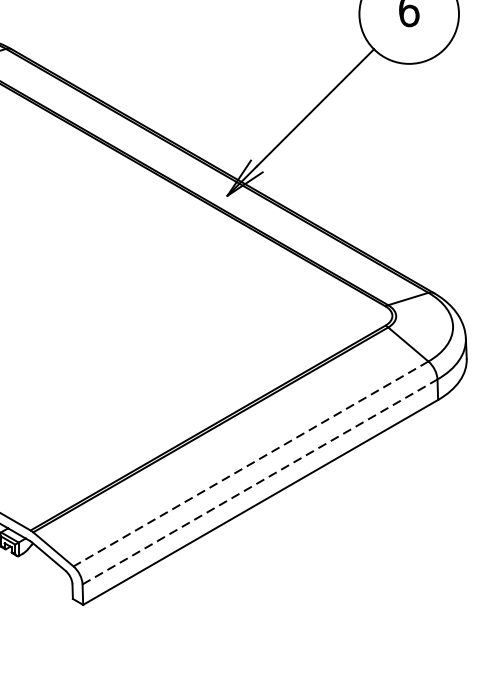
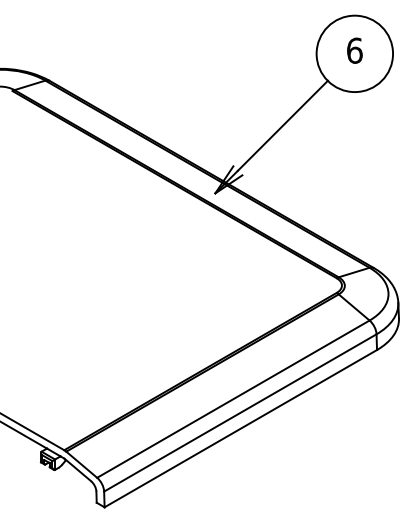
line: (249, 464) -> (232, 399), dashed -> solid
line: (260, 481) -> (240, 412), dashed -> solid

